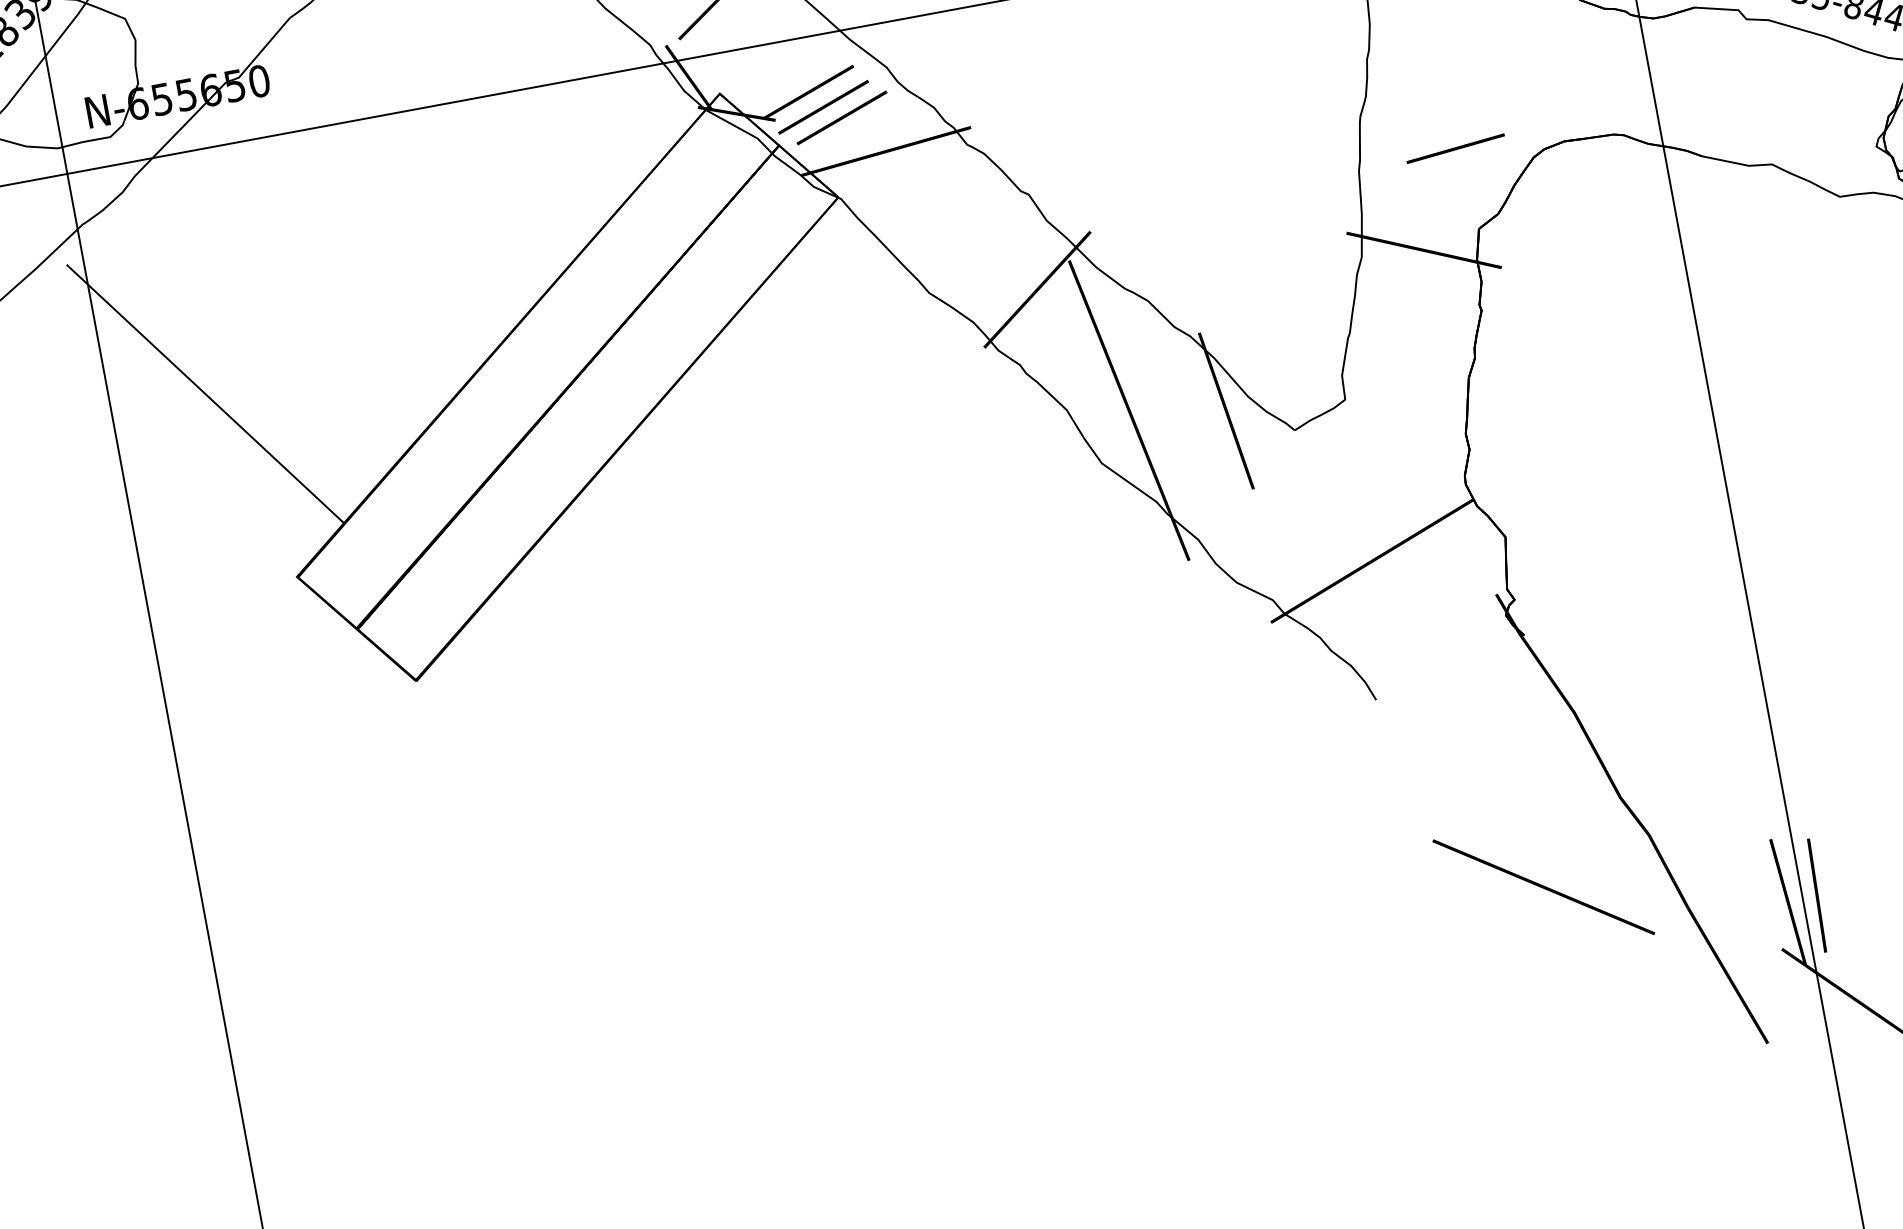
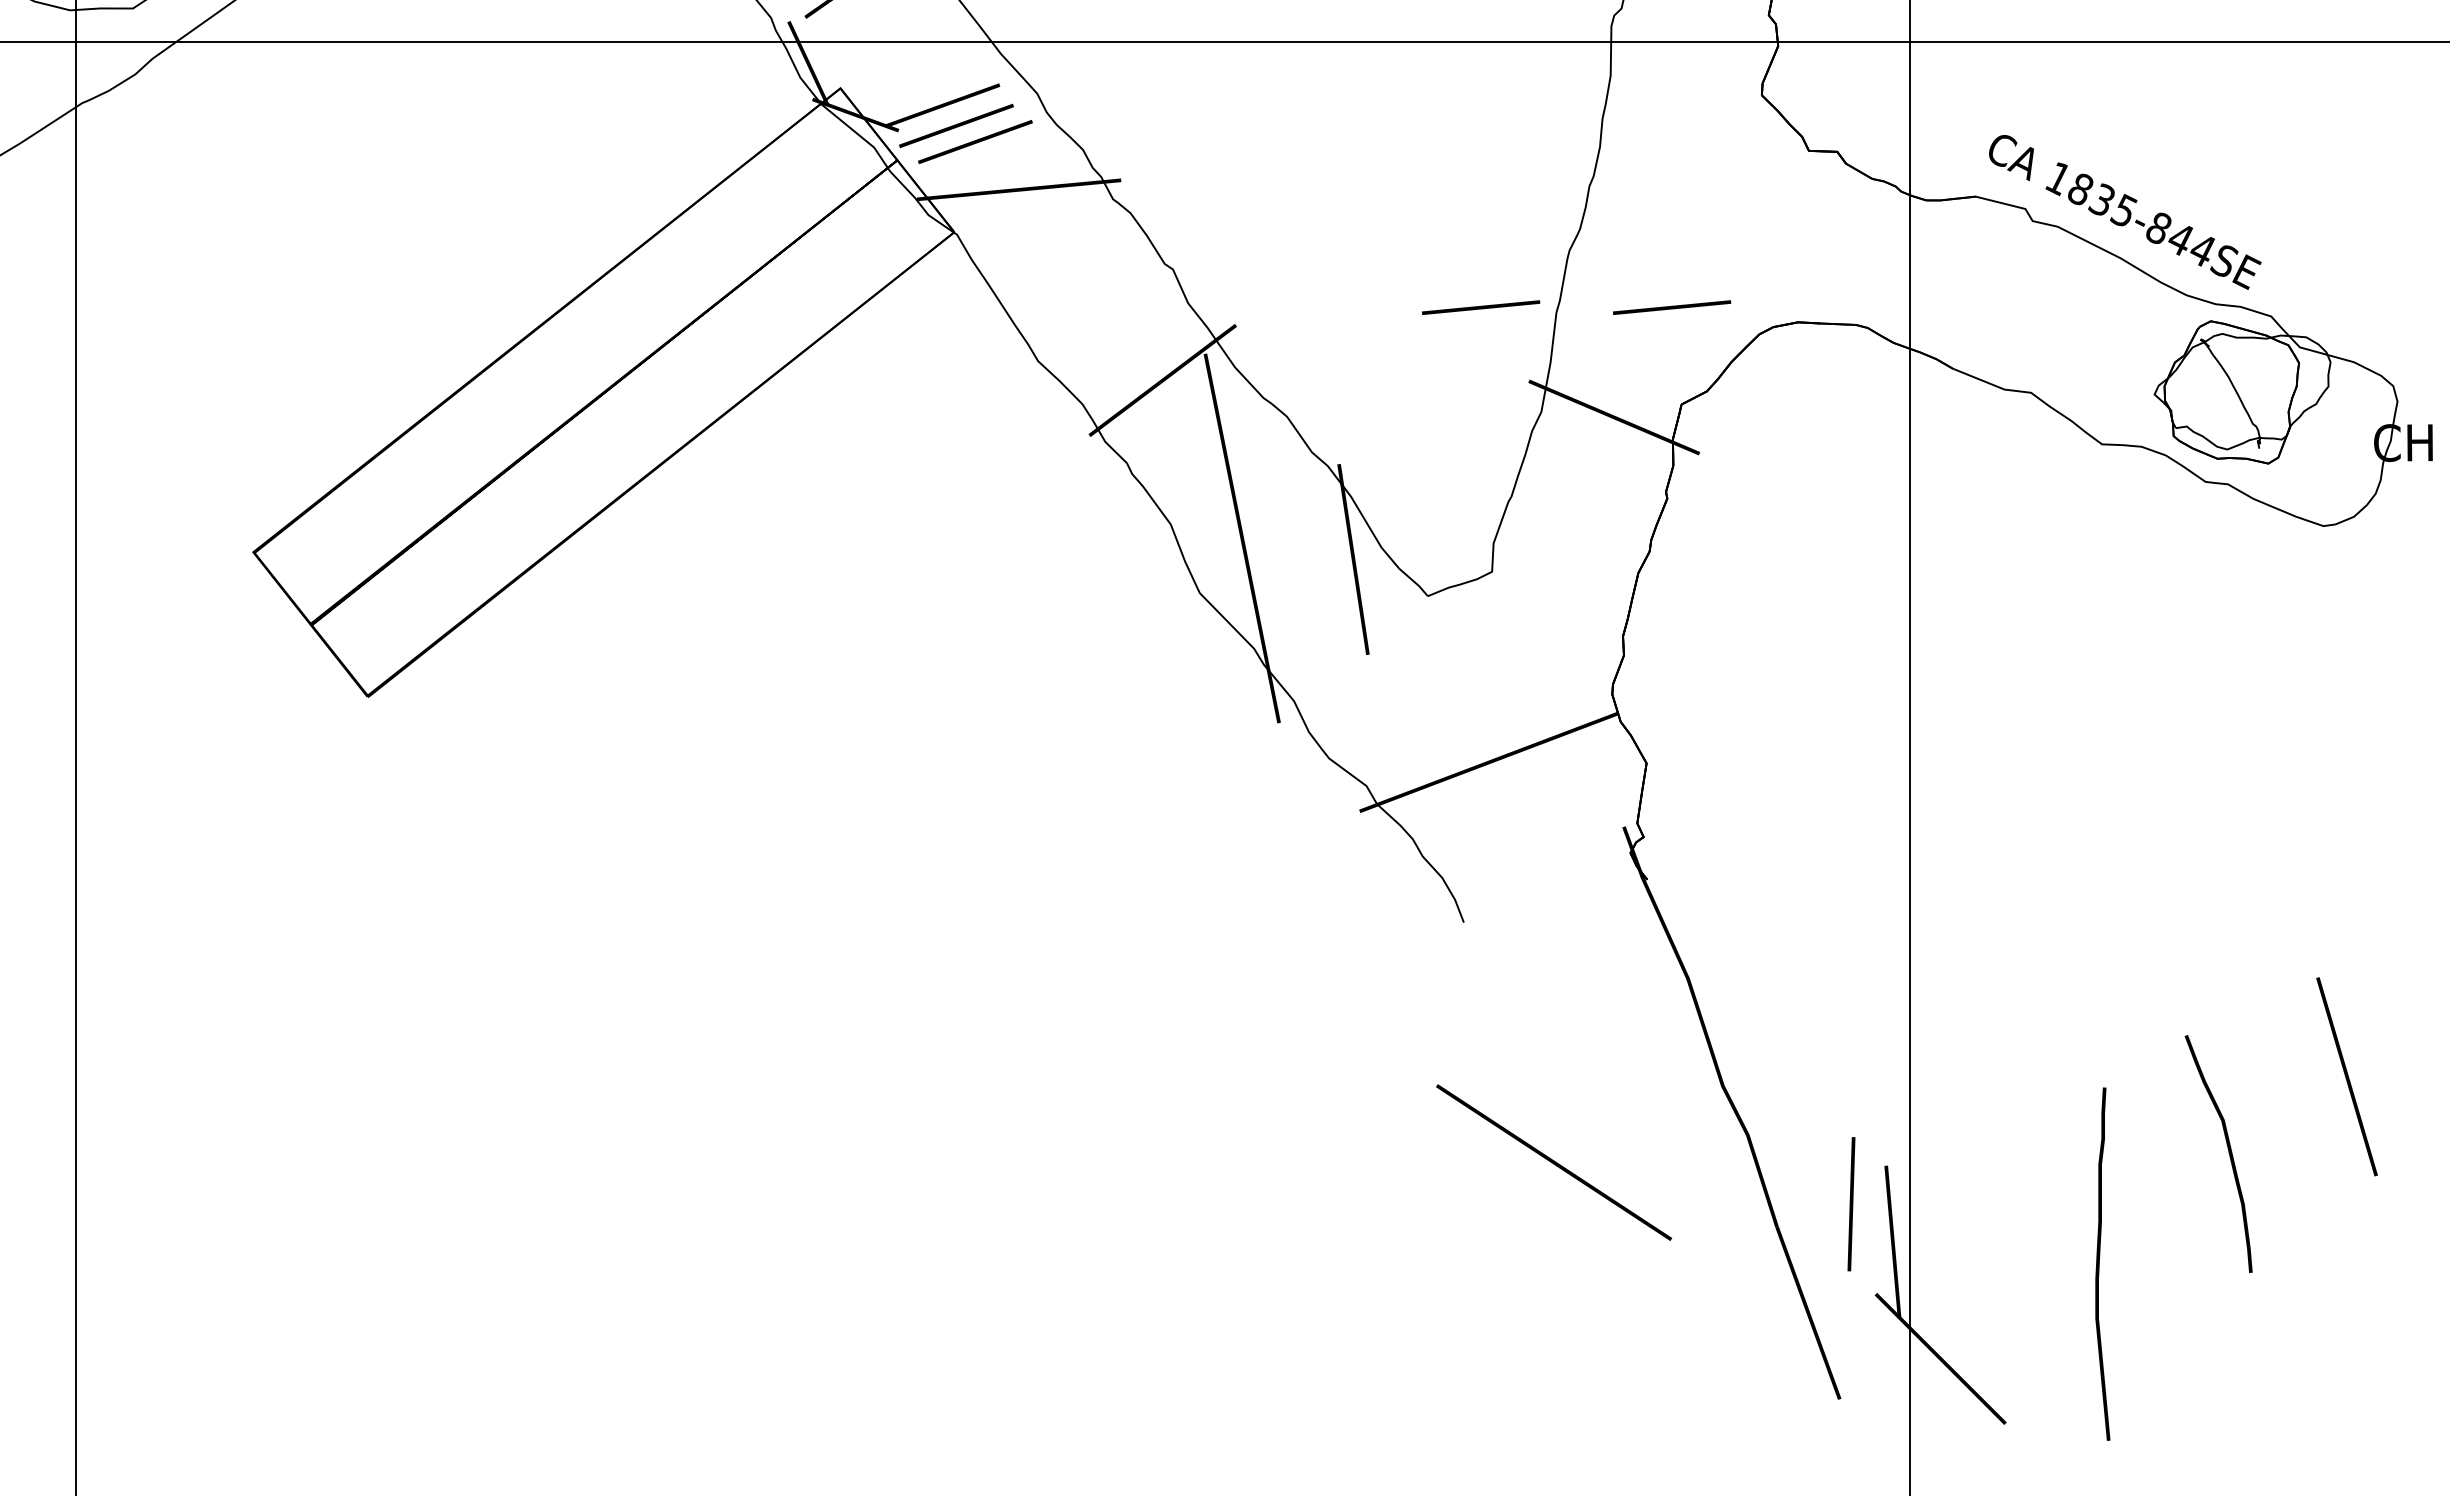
line: (1294, 178) -> (1481, 307), added
line: (205, 394) -> (187, 323), removed
line: (1544, 887) -> (1554, 1162), moved
line: (1817, 895) -> (1851, 1204), moved

